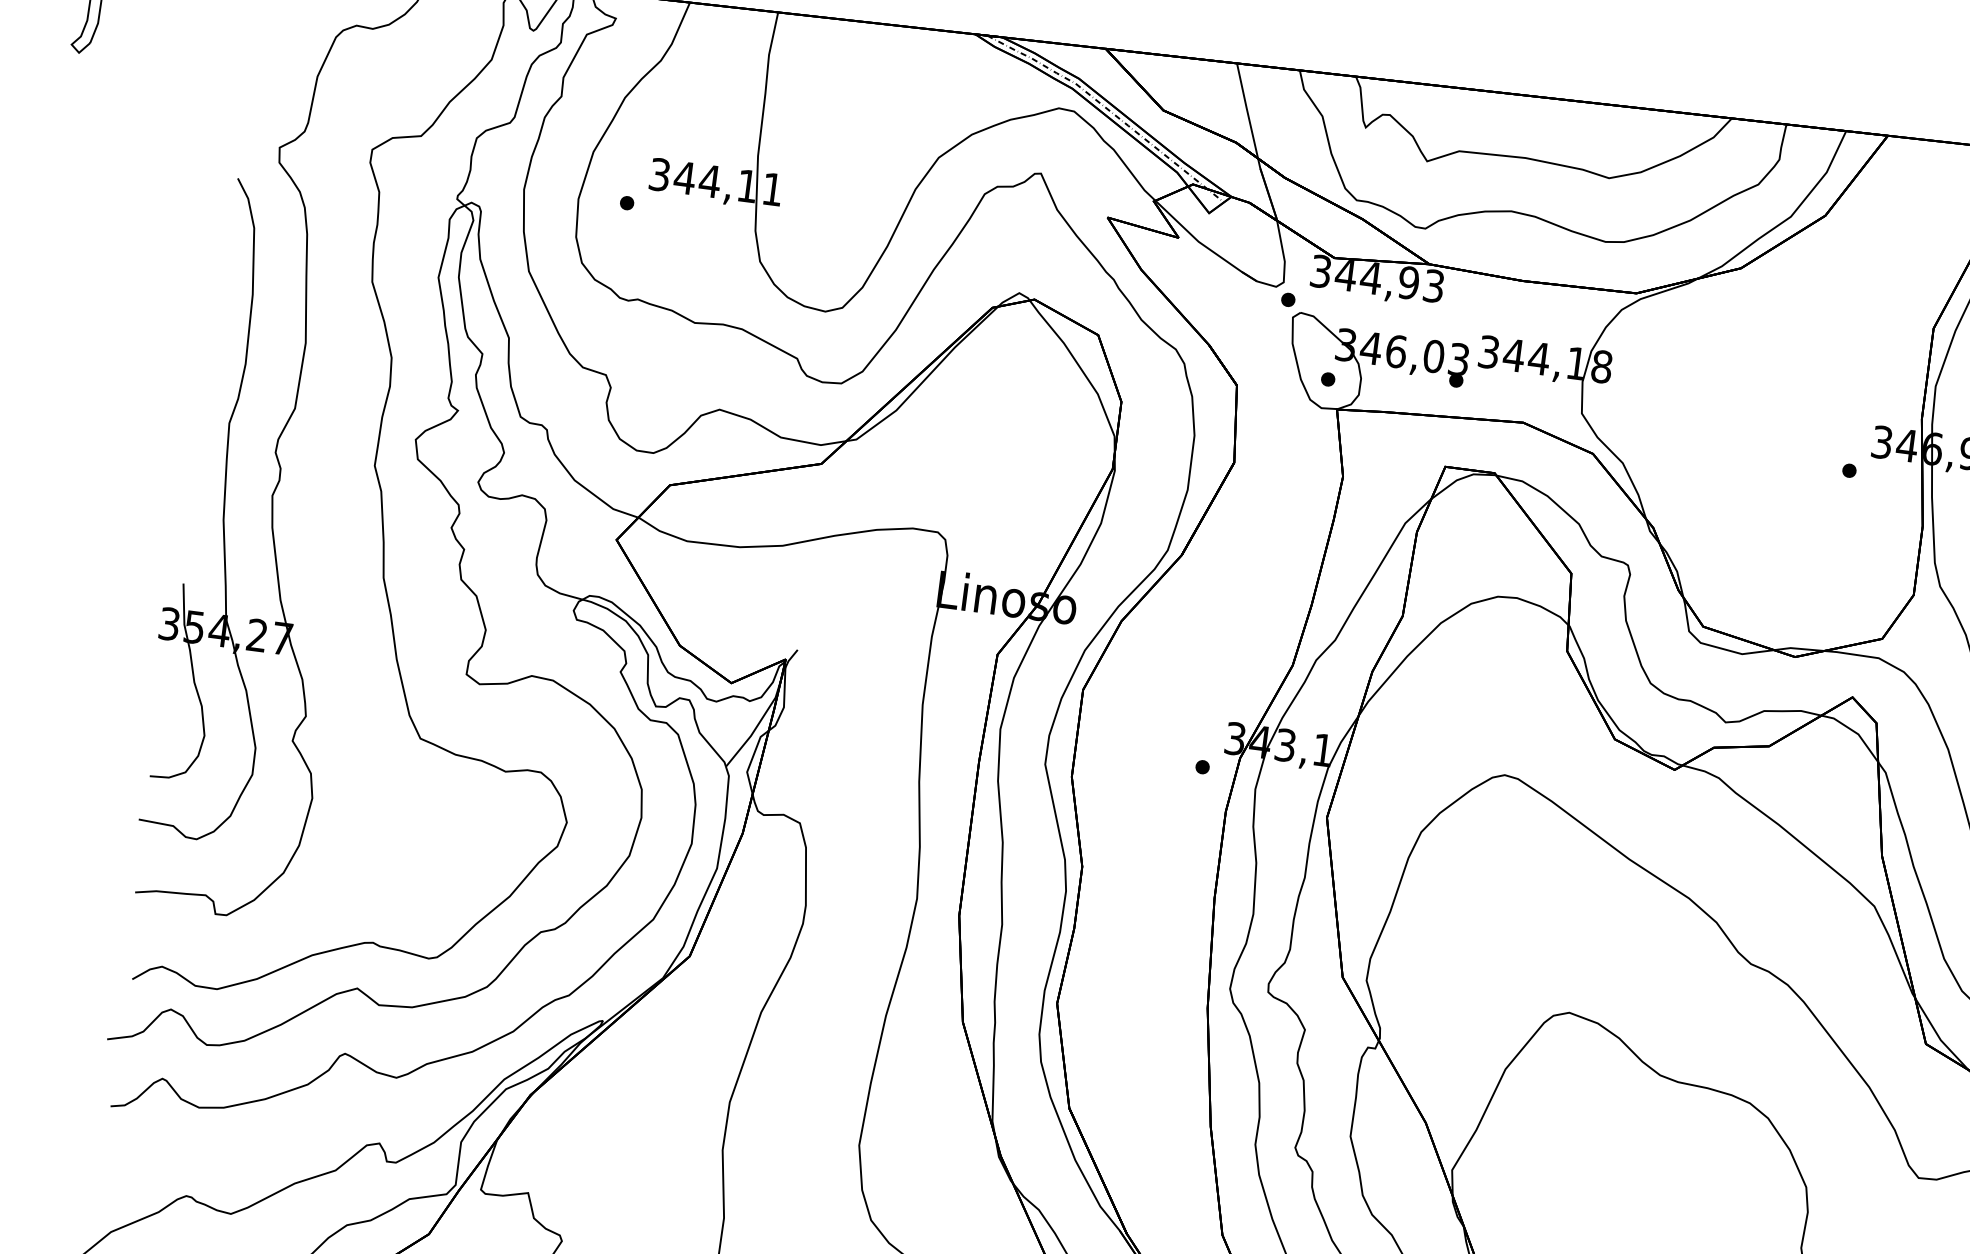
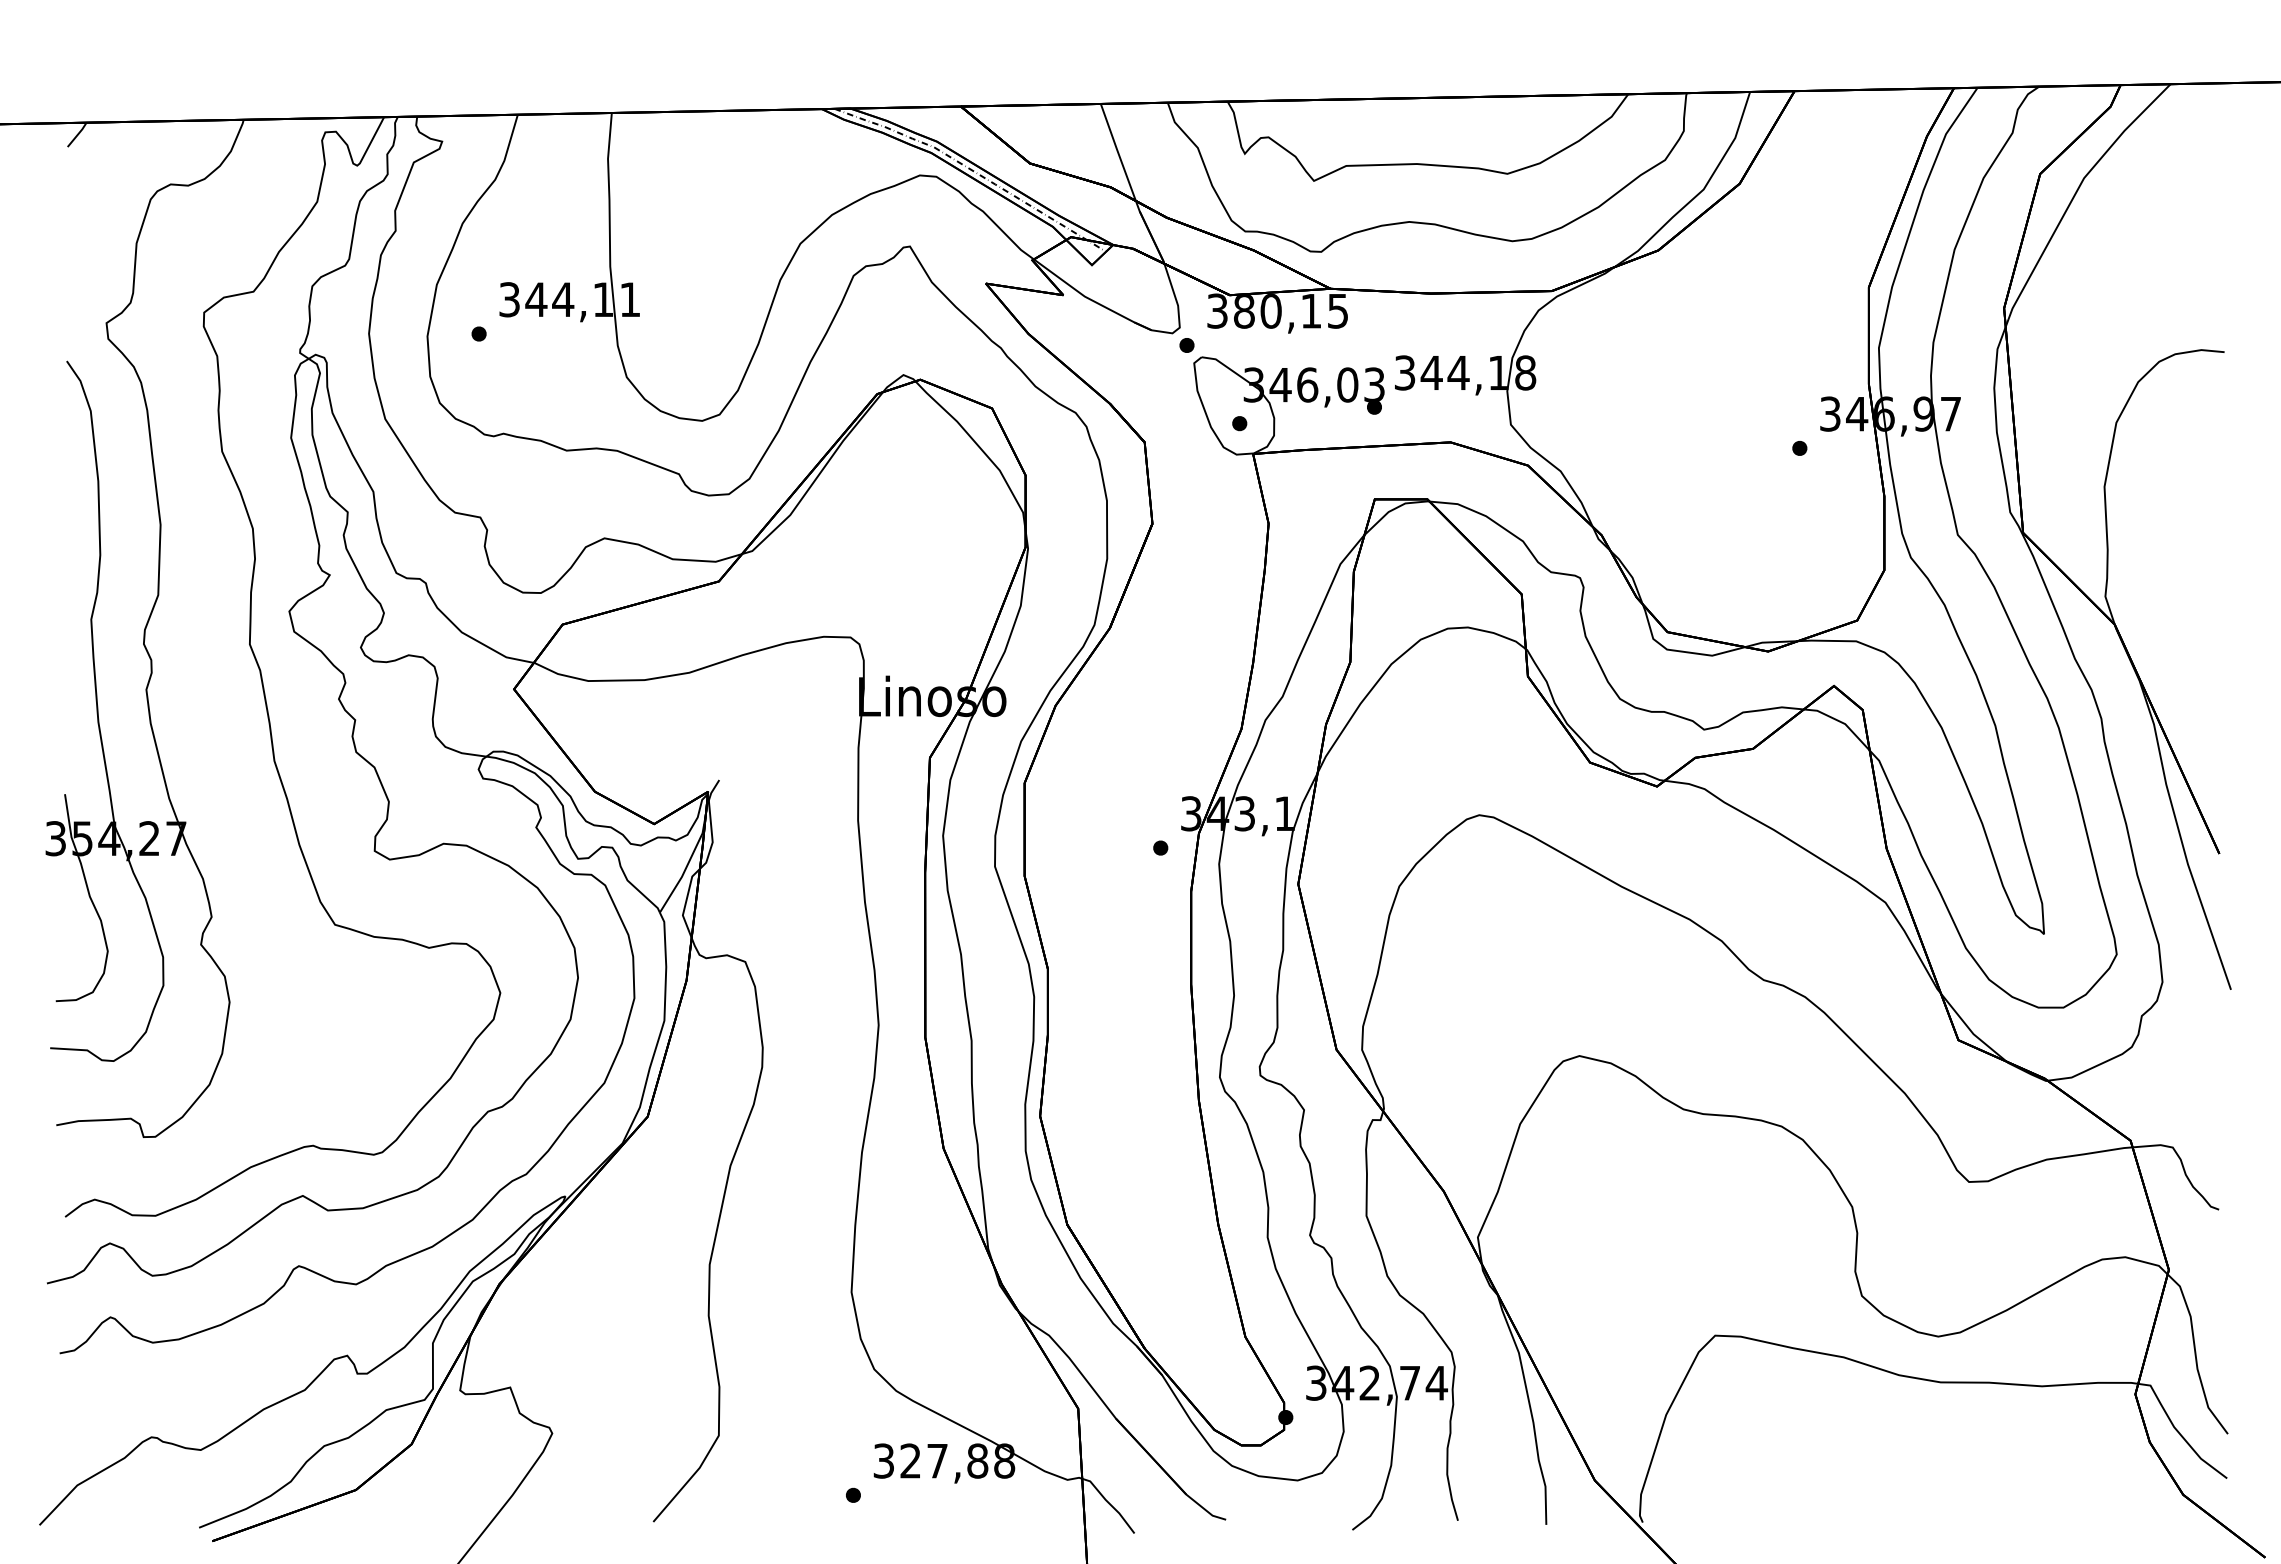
text: (1389, 279) -> (1290, 310), 344,93 -> 380,15

